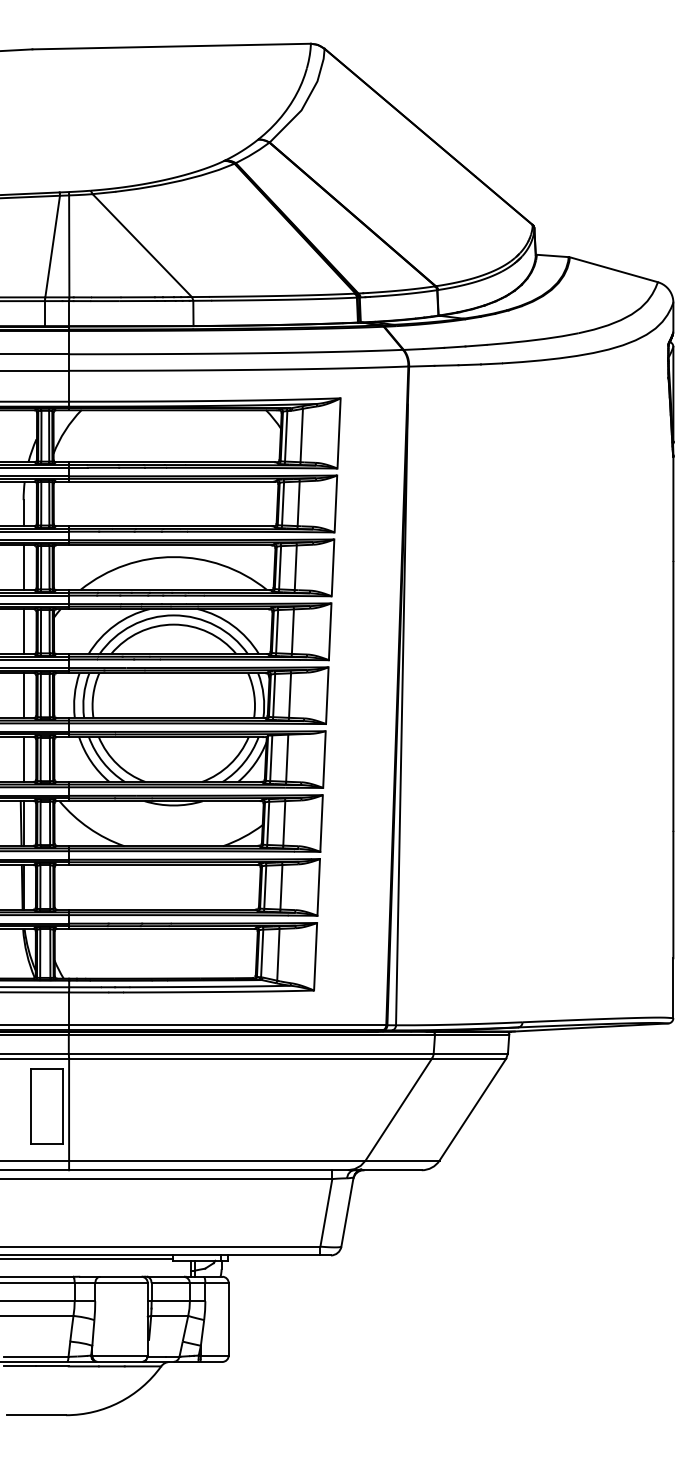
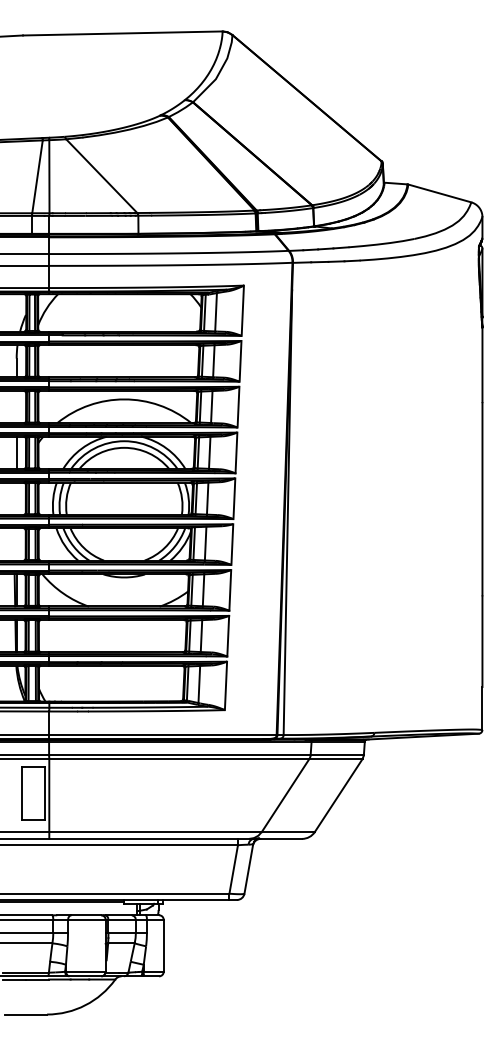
line: (23, 567) -> (16, 406), removed
line: (23, 695) -> (16, 498), removed
line: (23, 759) -> (16, 544), removed

